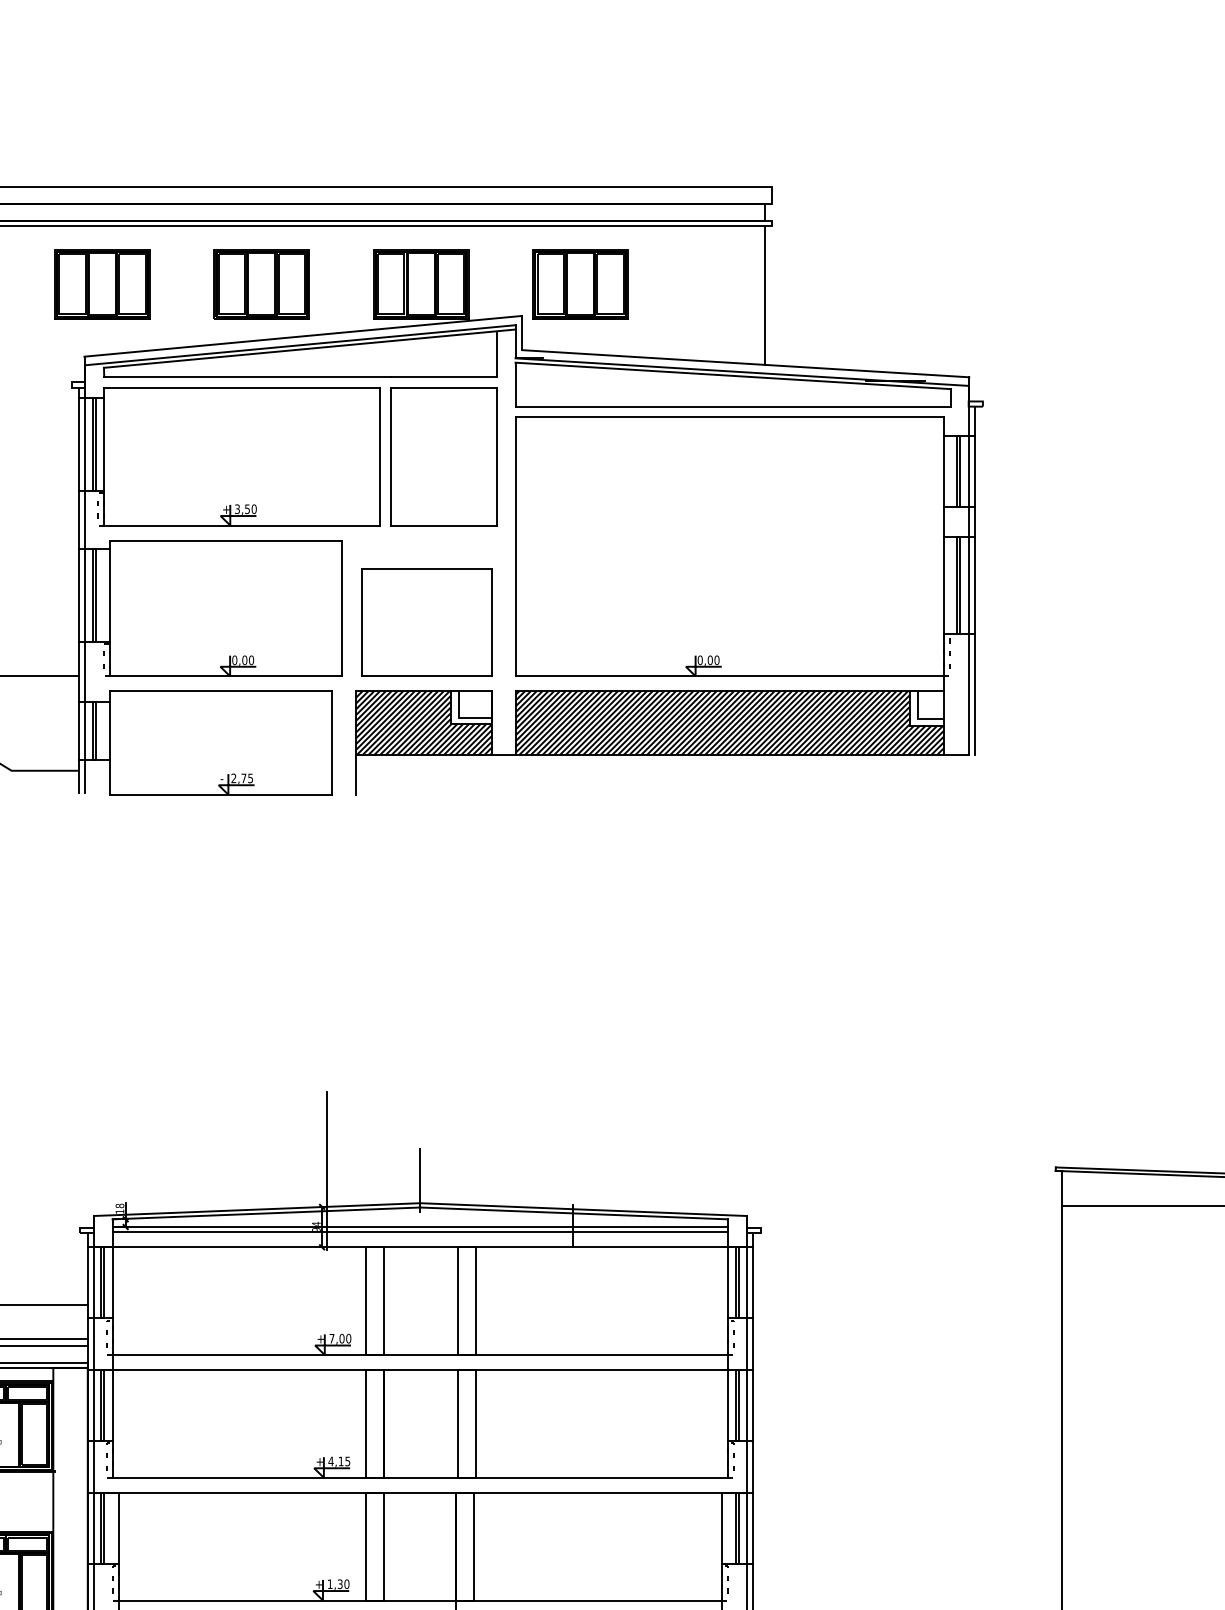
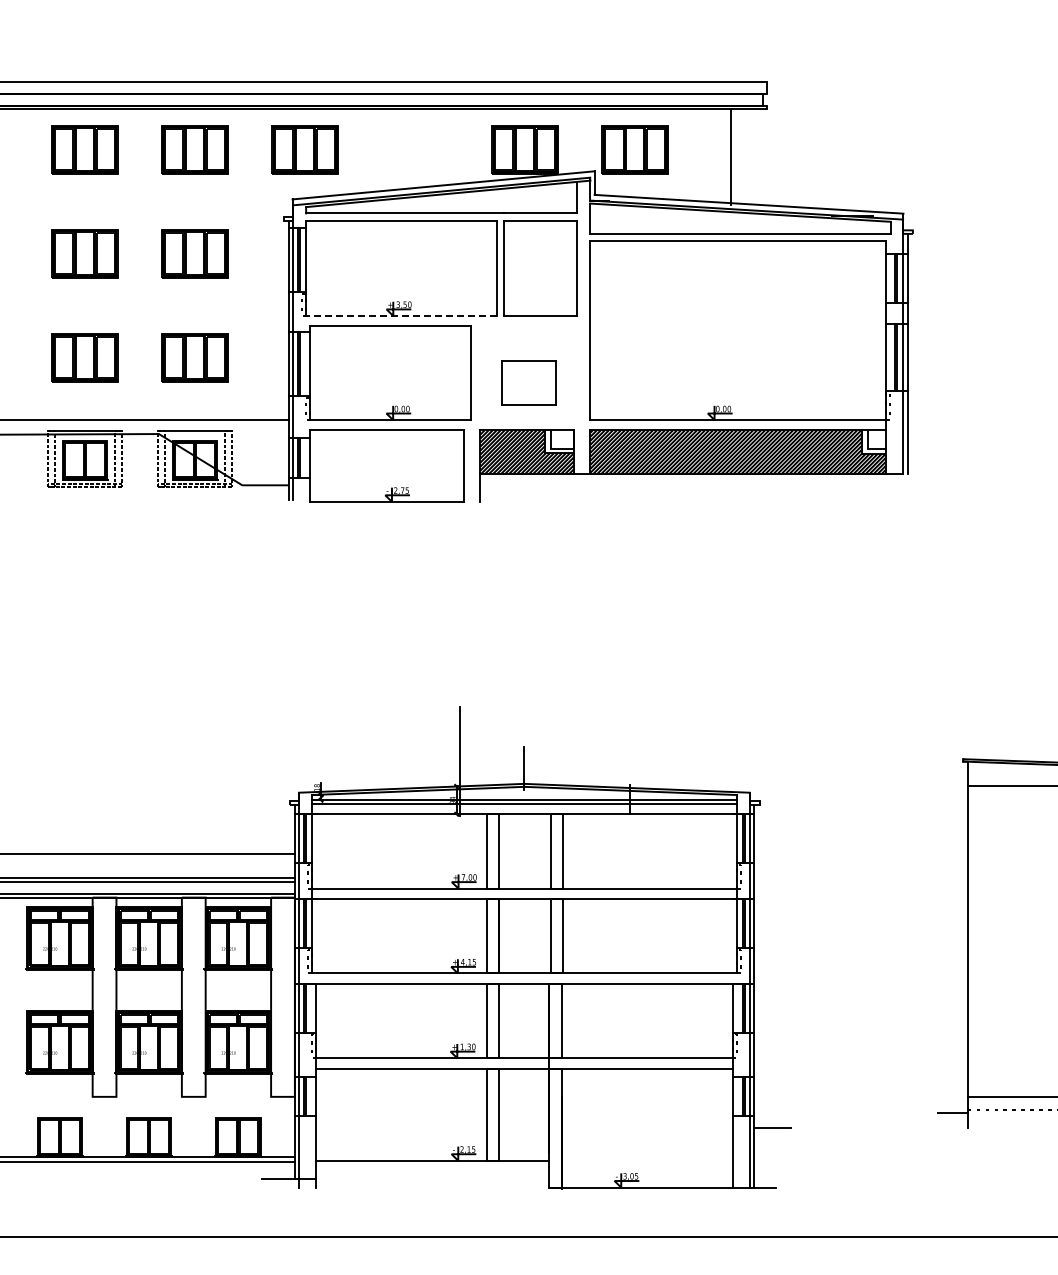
part: (261, 284) -> (414, 149), removed
line: (765, 295) -> (730, 157), moved
line: (240, 524) -> (400, 315), solid -> dashed
part: (426, 621) -> (528, 382), size x0.6

